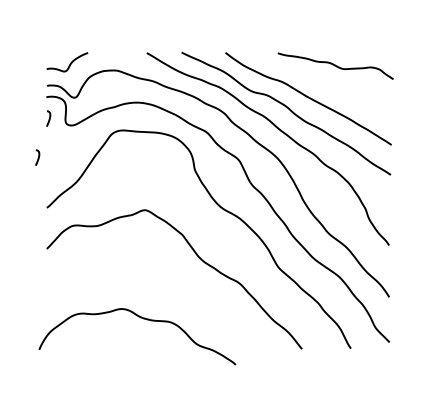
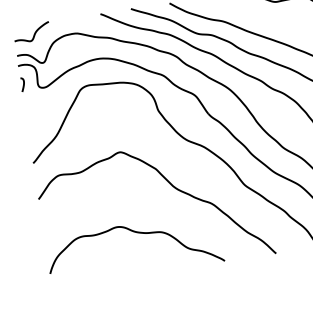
curve: (38, 157) -> (19, 120), removed
curve: (143, 319) -> (137, 233), moved

